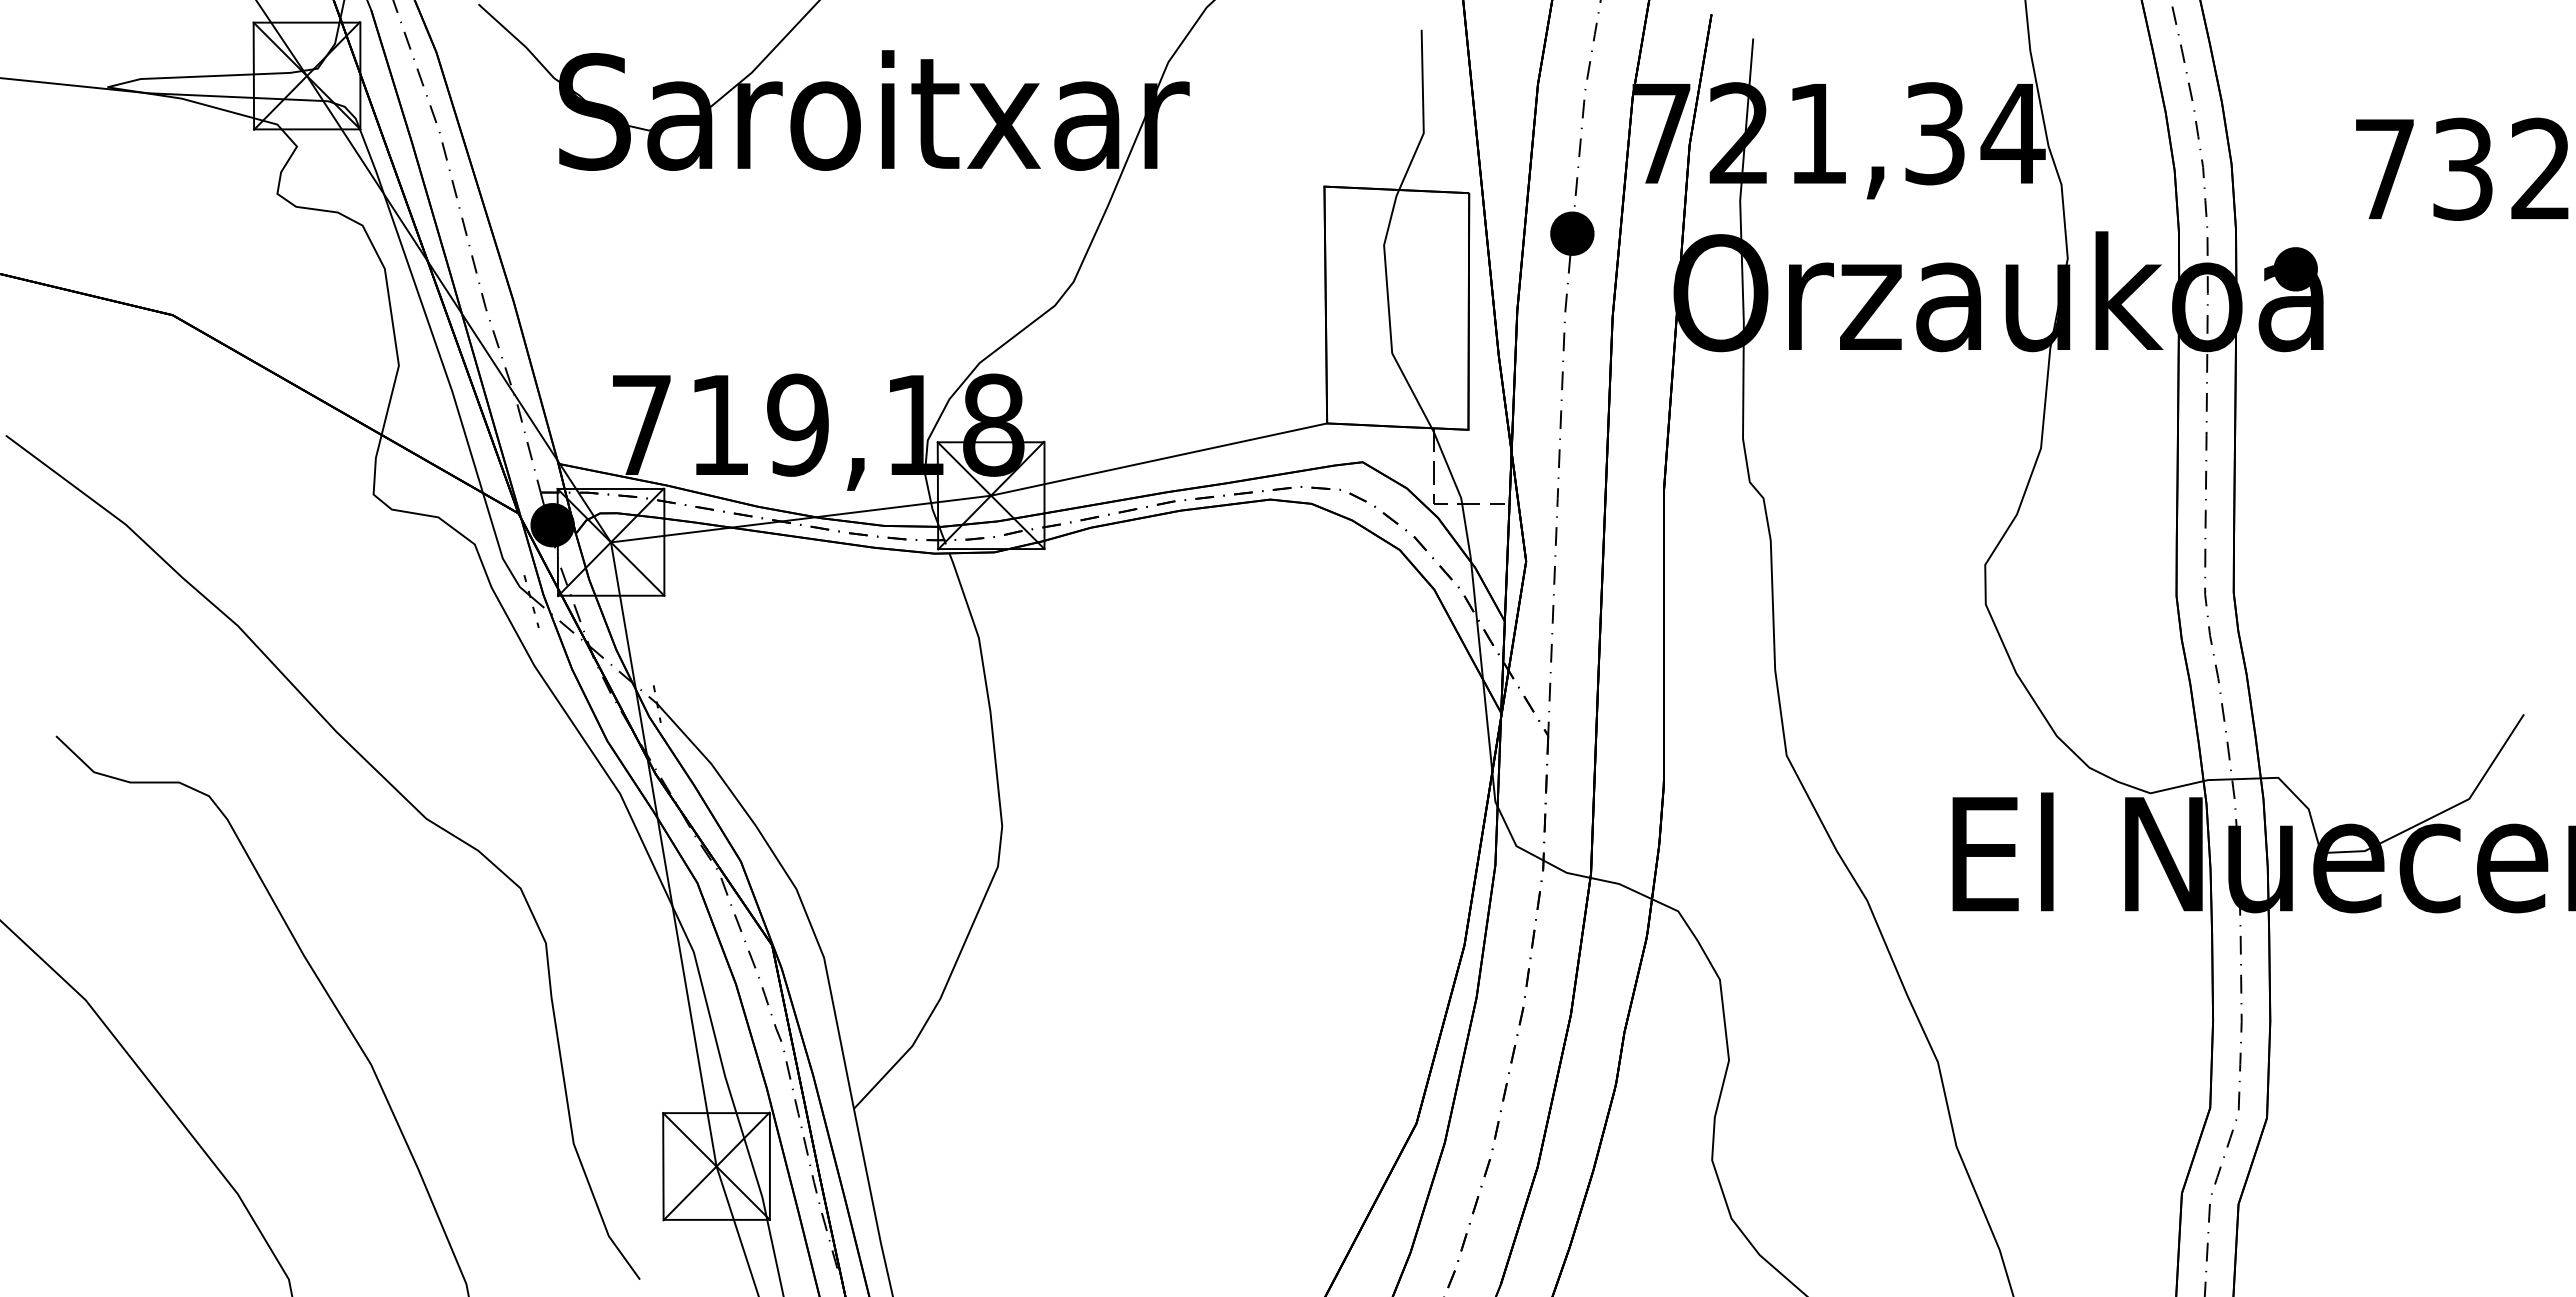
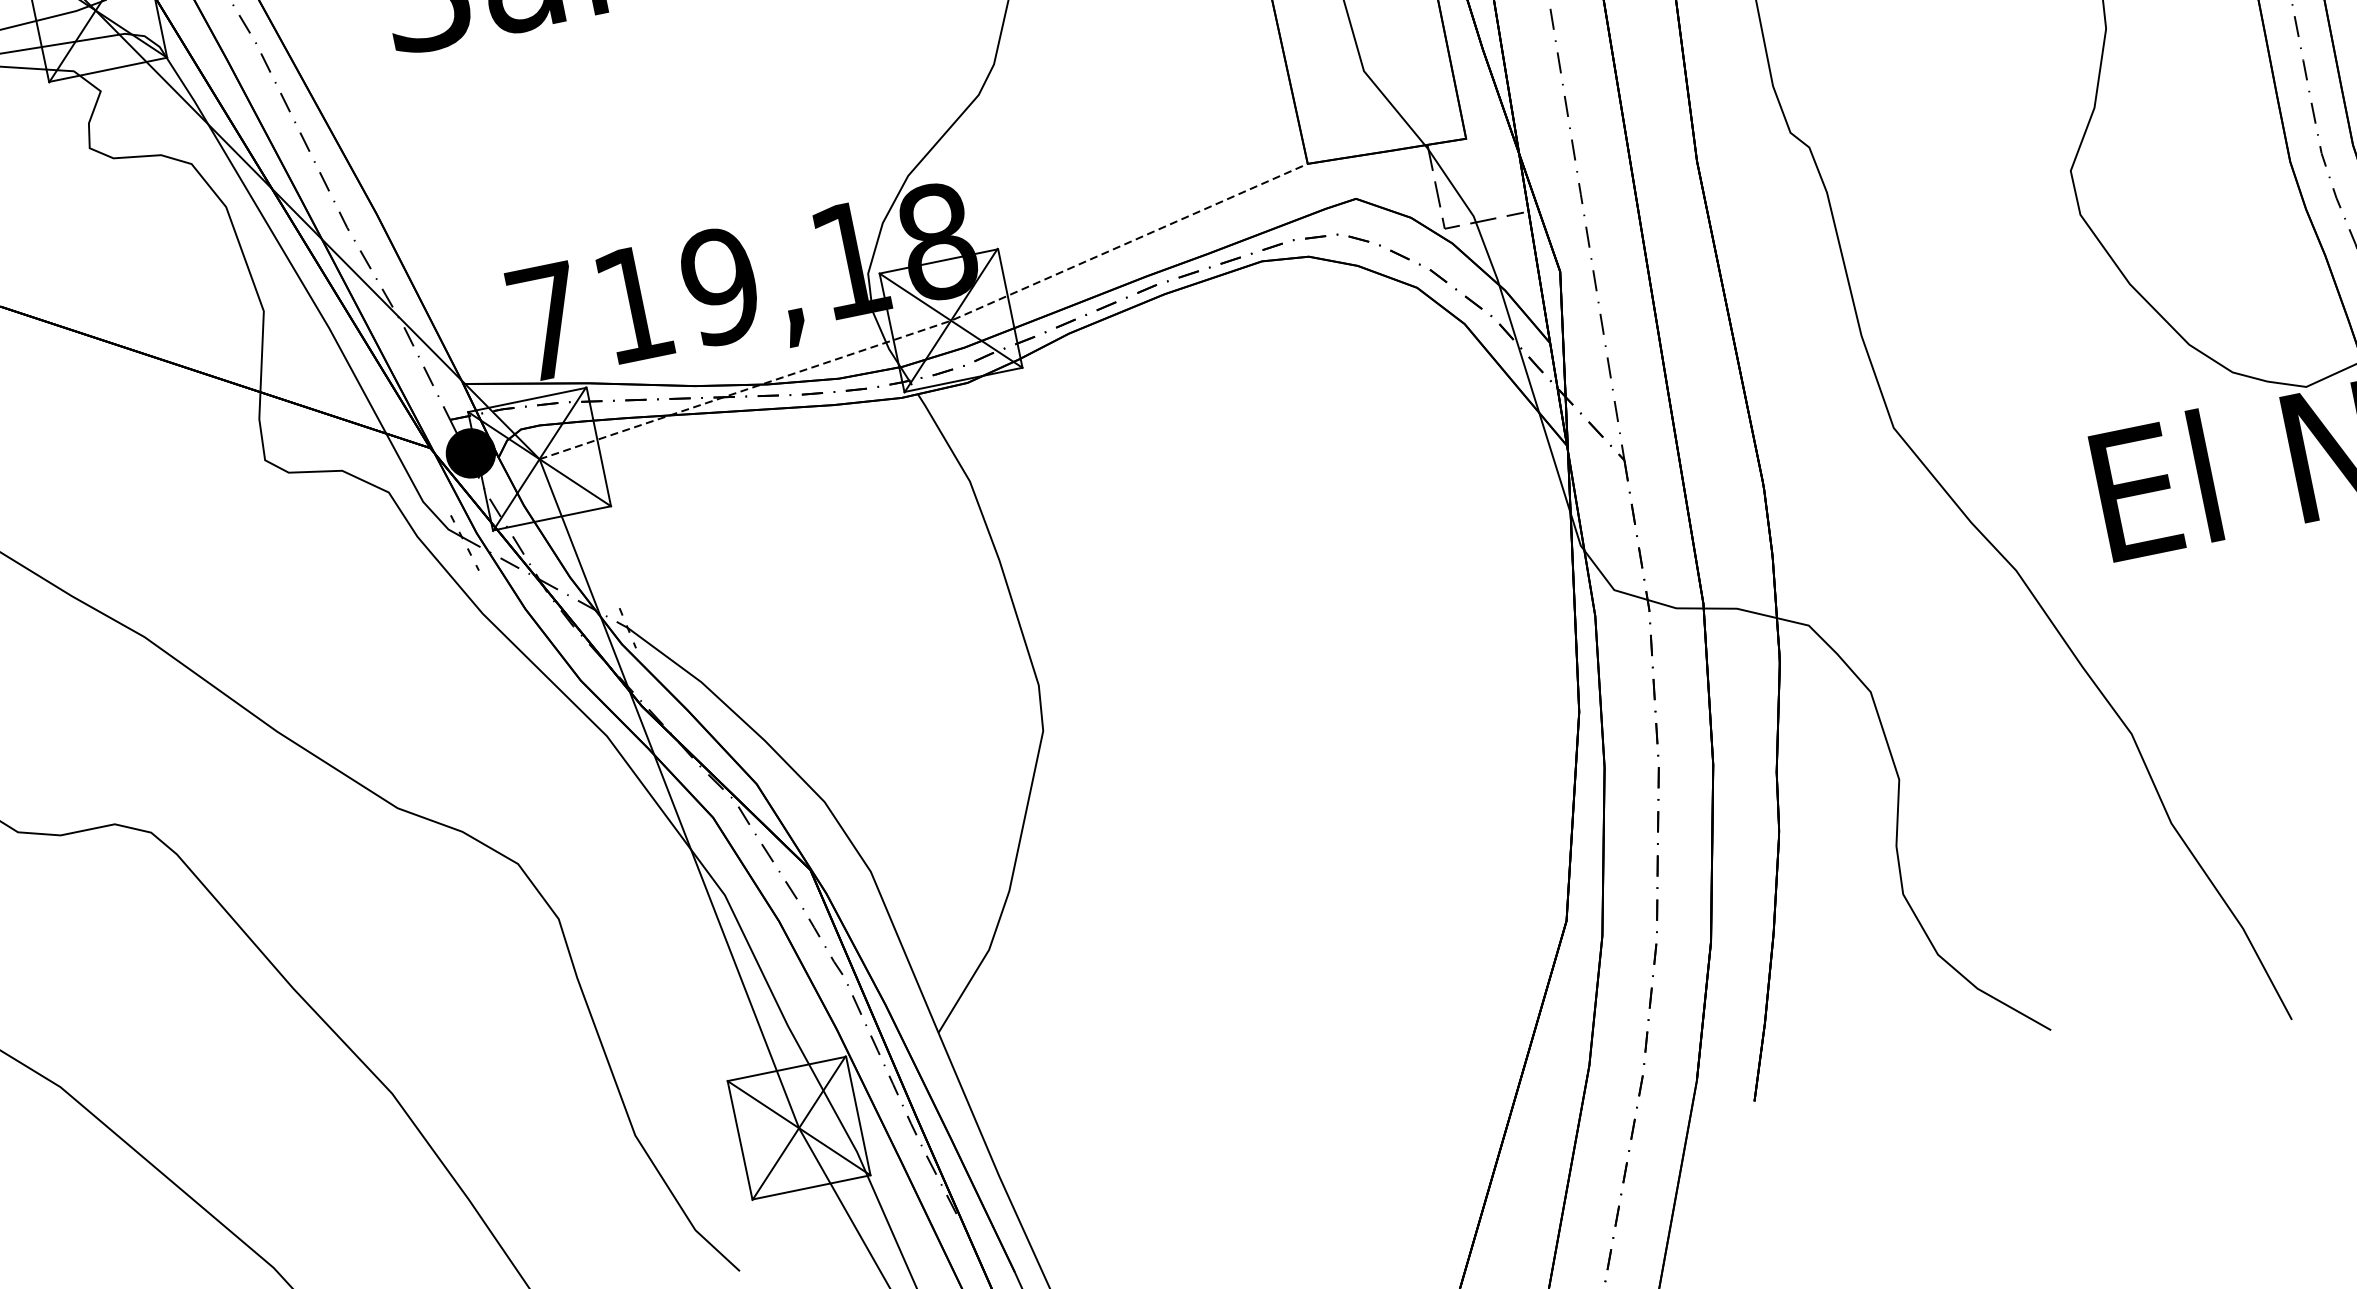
line: (972, 498) -> (931, 328), solid -> dashed

